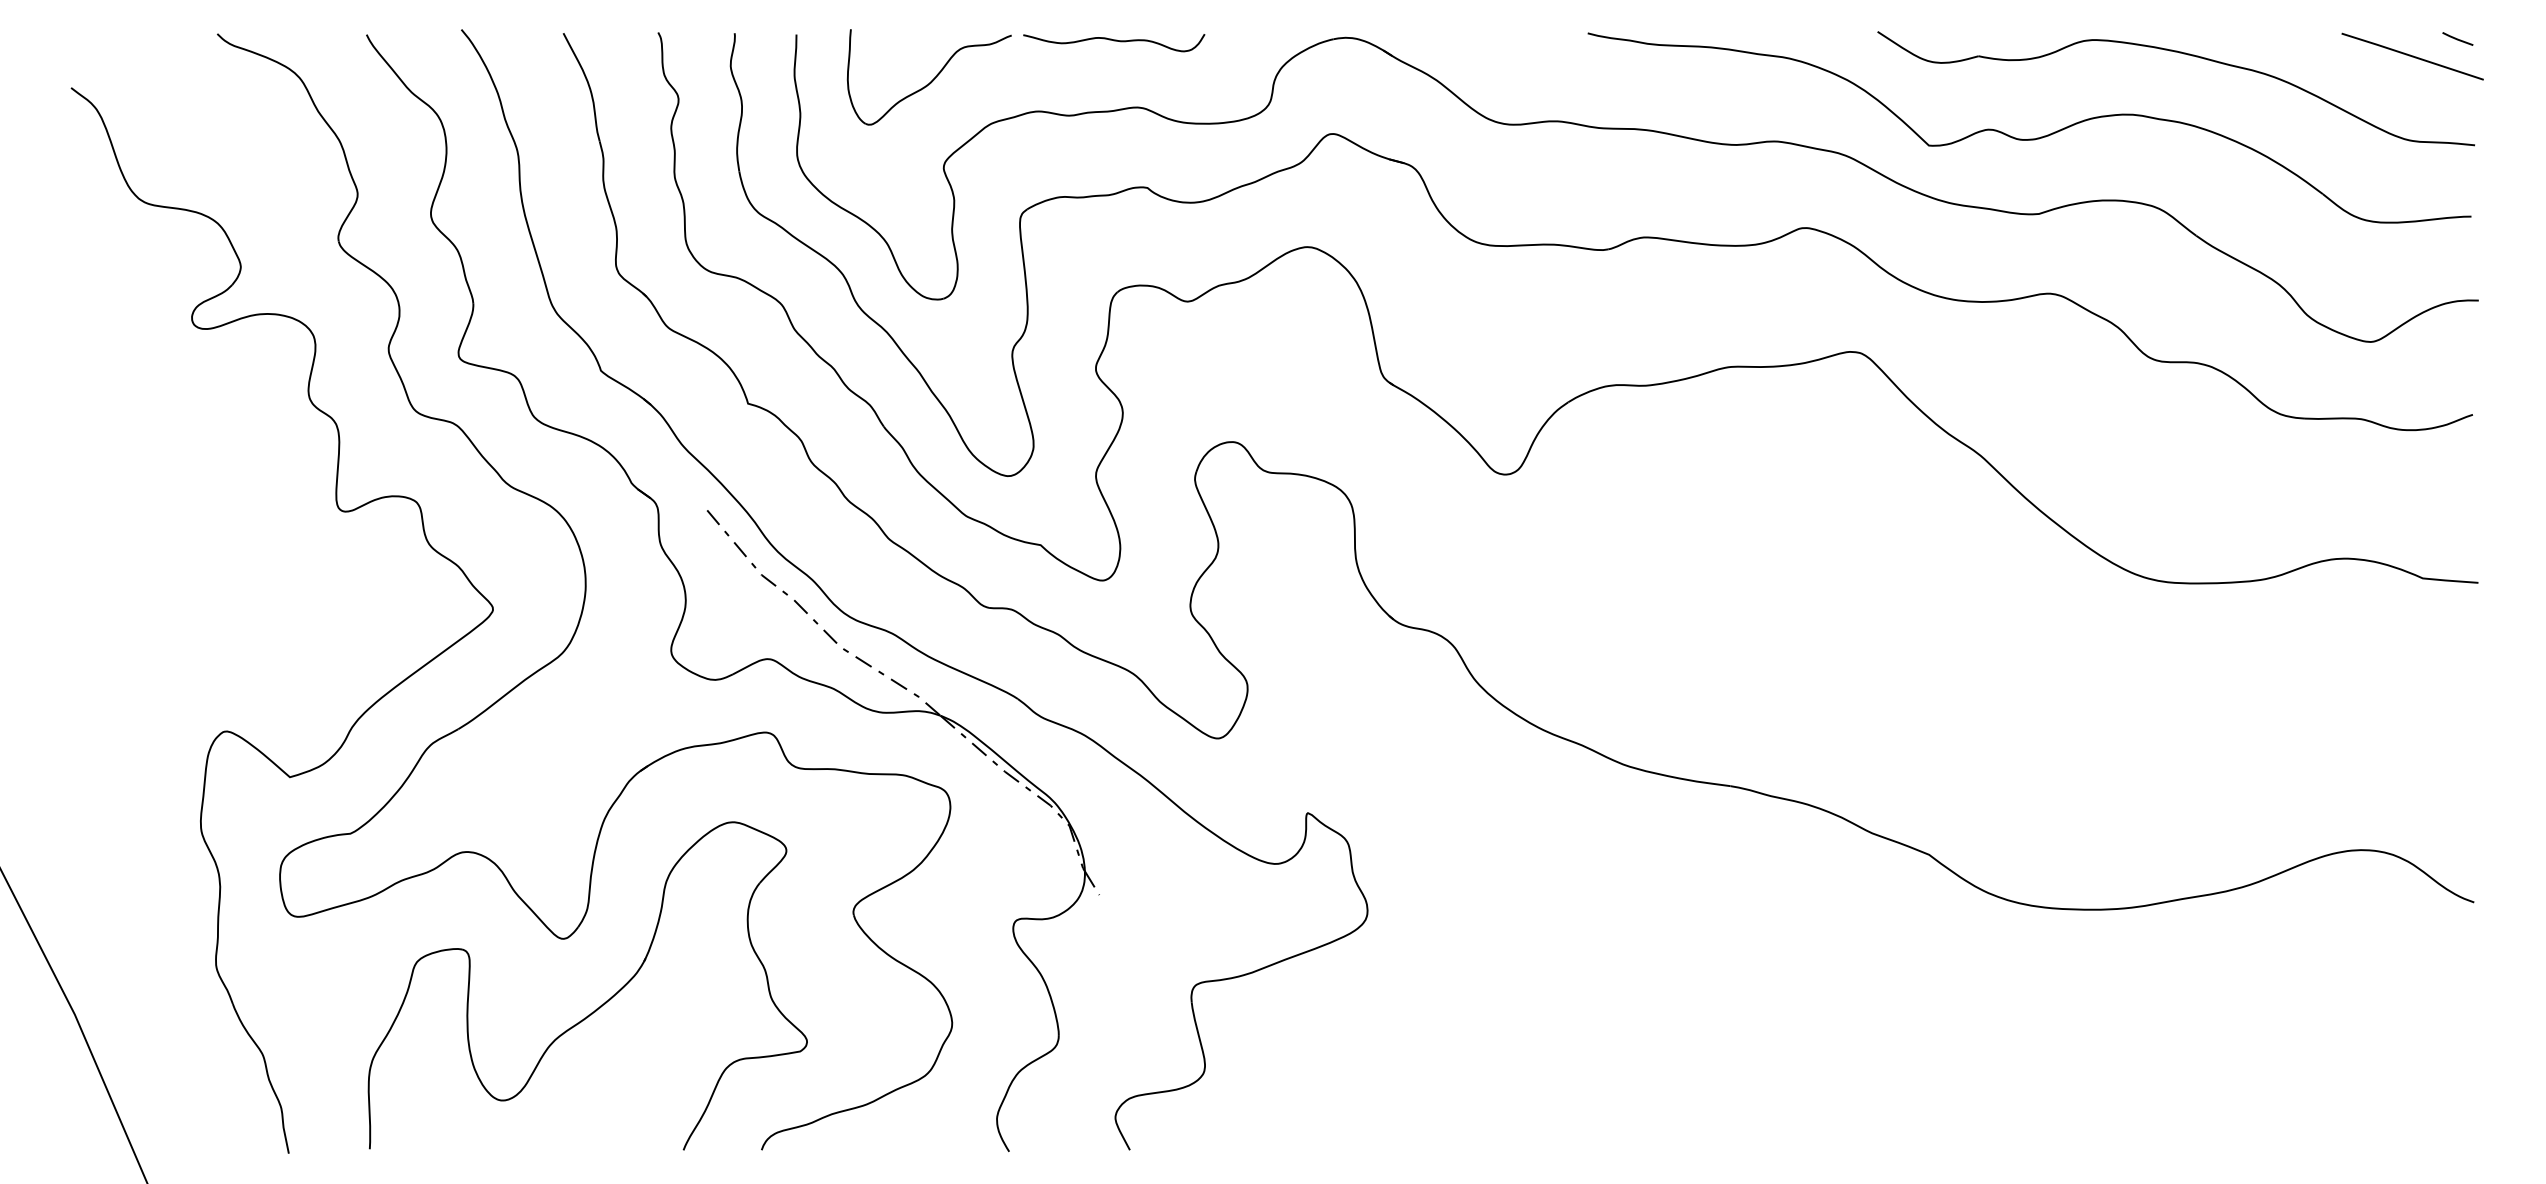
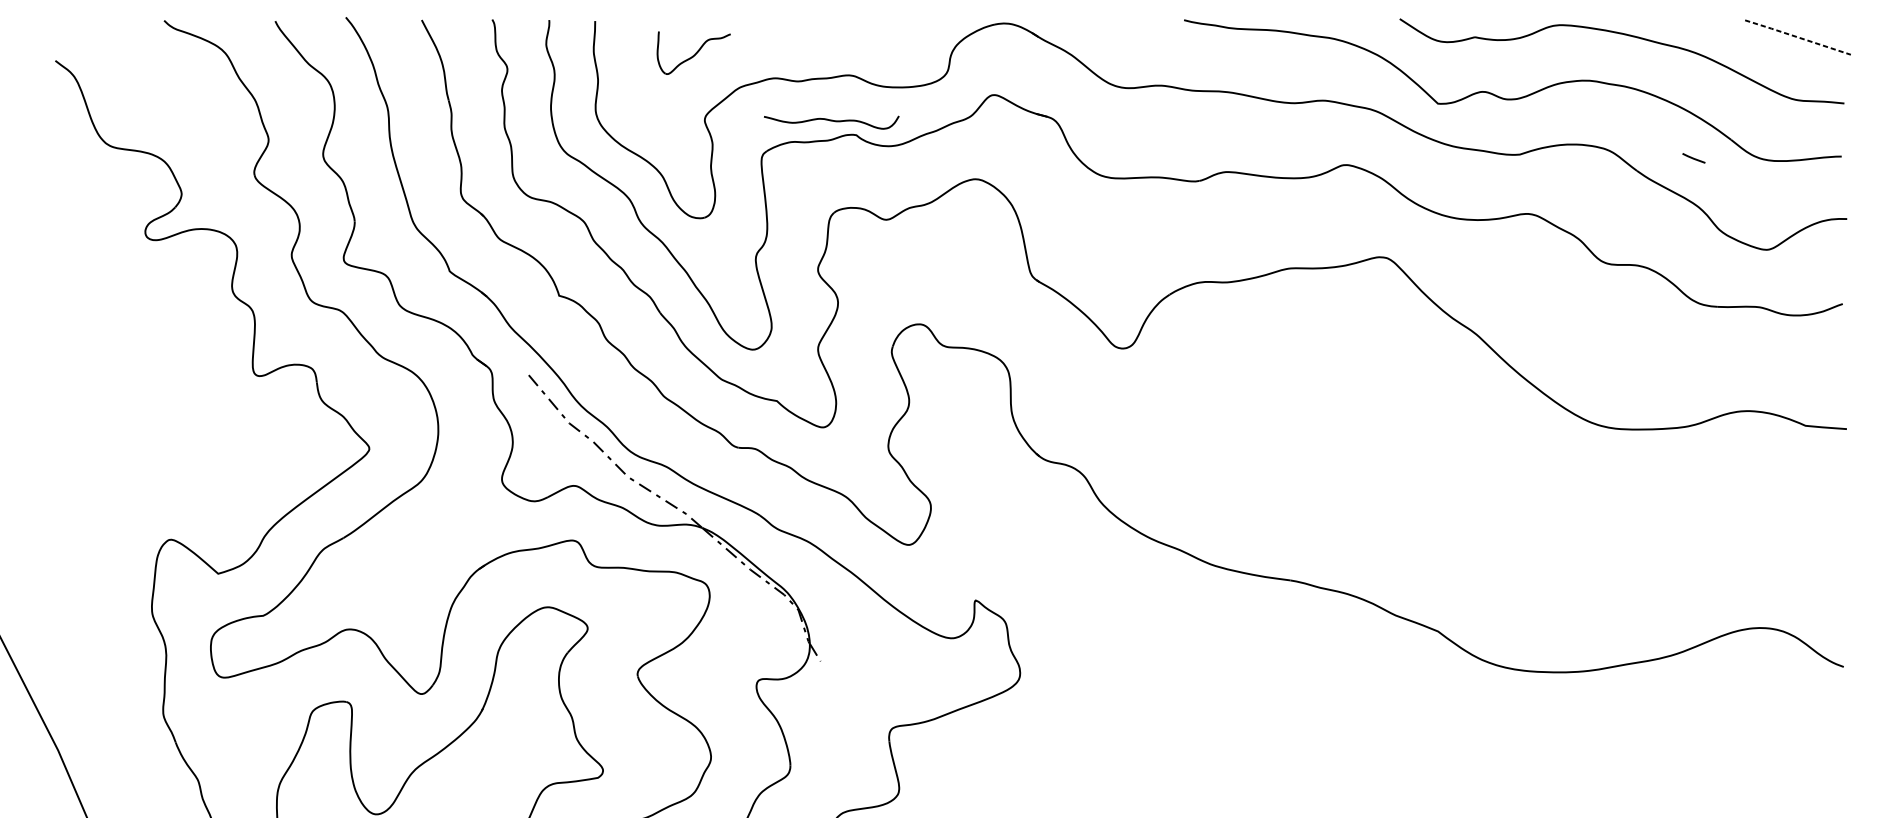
line: (2457, 38) -> (1693, 157), moved
curve: (1114, 41) -> (831, 121), moved
line: (2412, 56) -> (1797, 37), solid -> dashed
part: (928, 77) -> (693, 53), size x0.6

